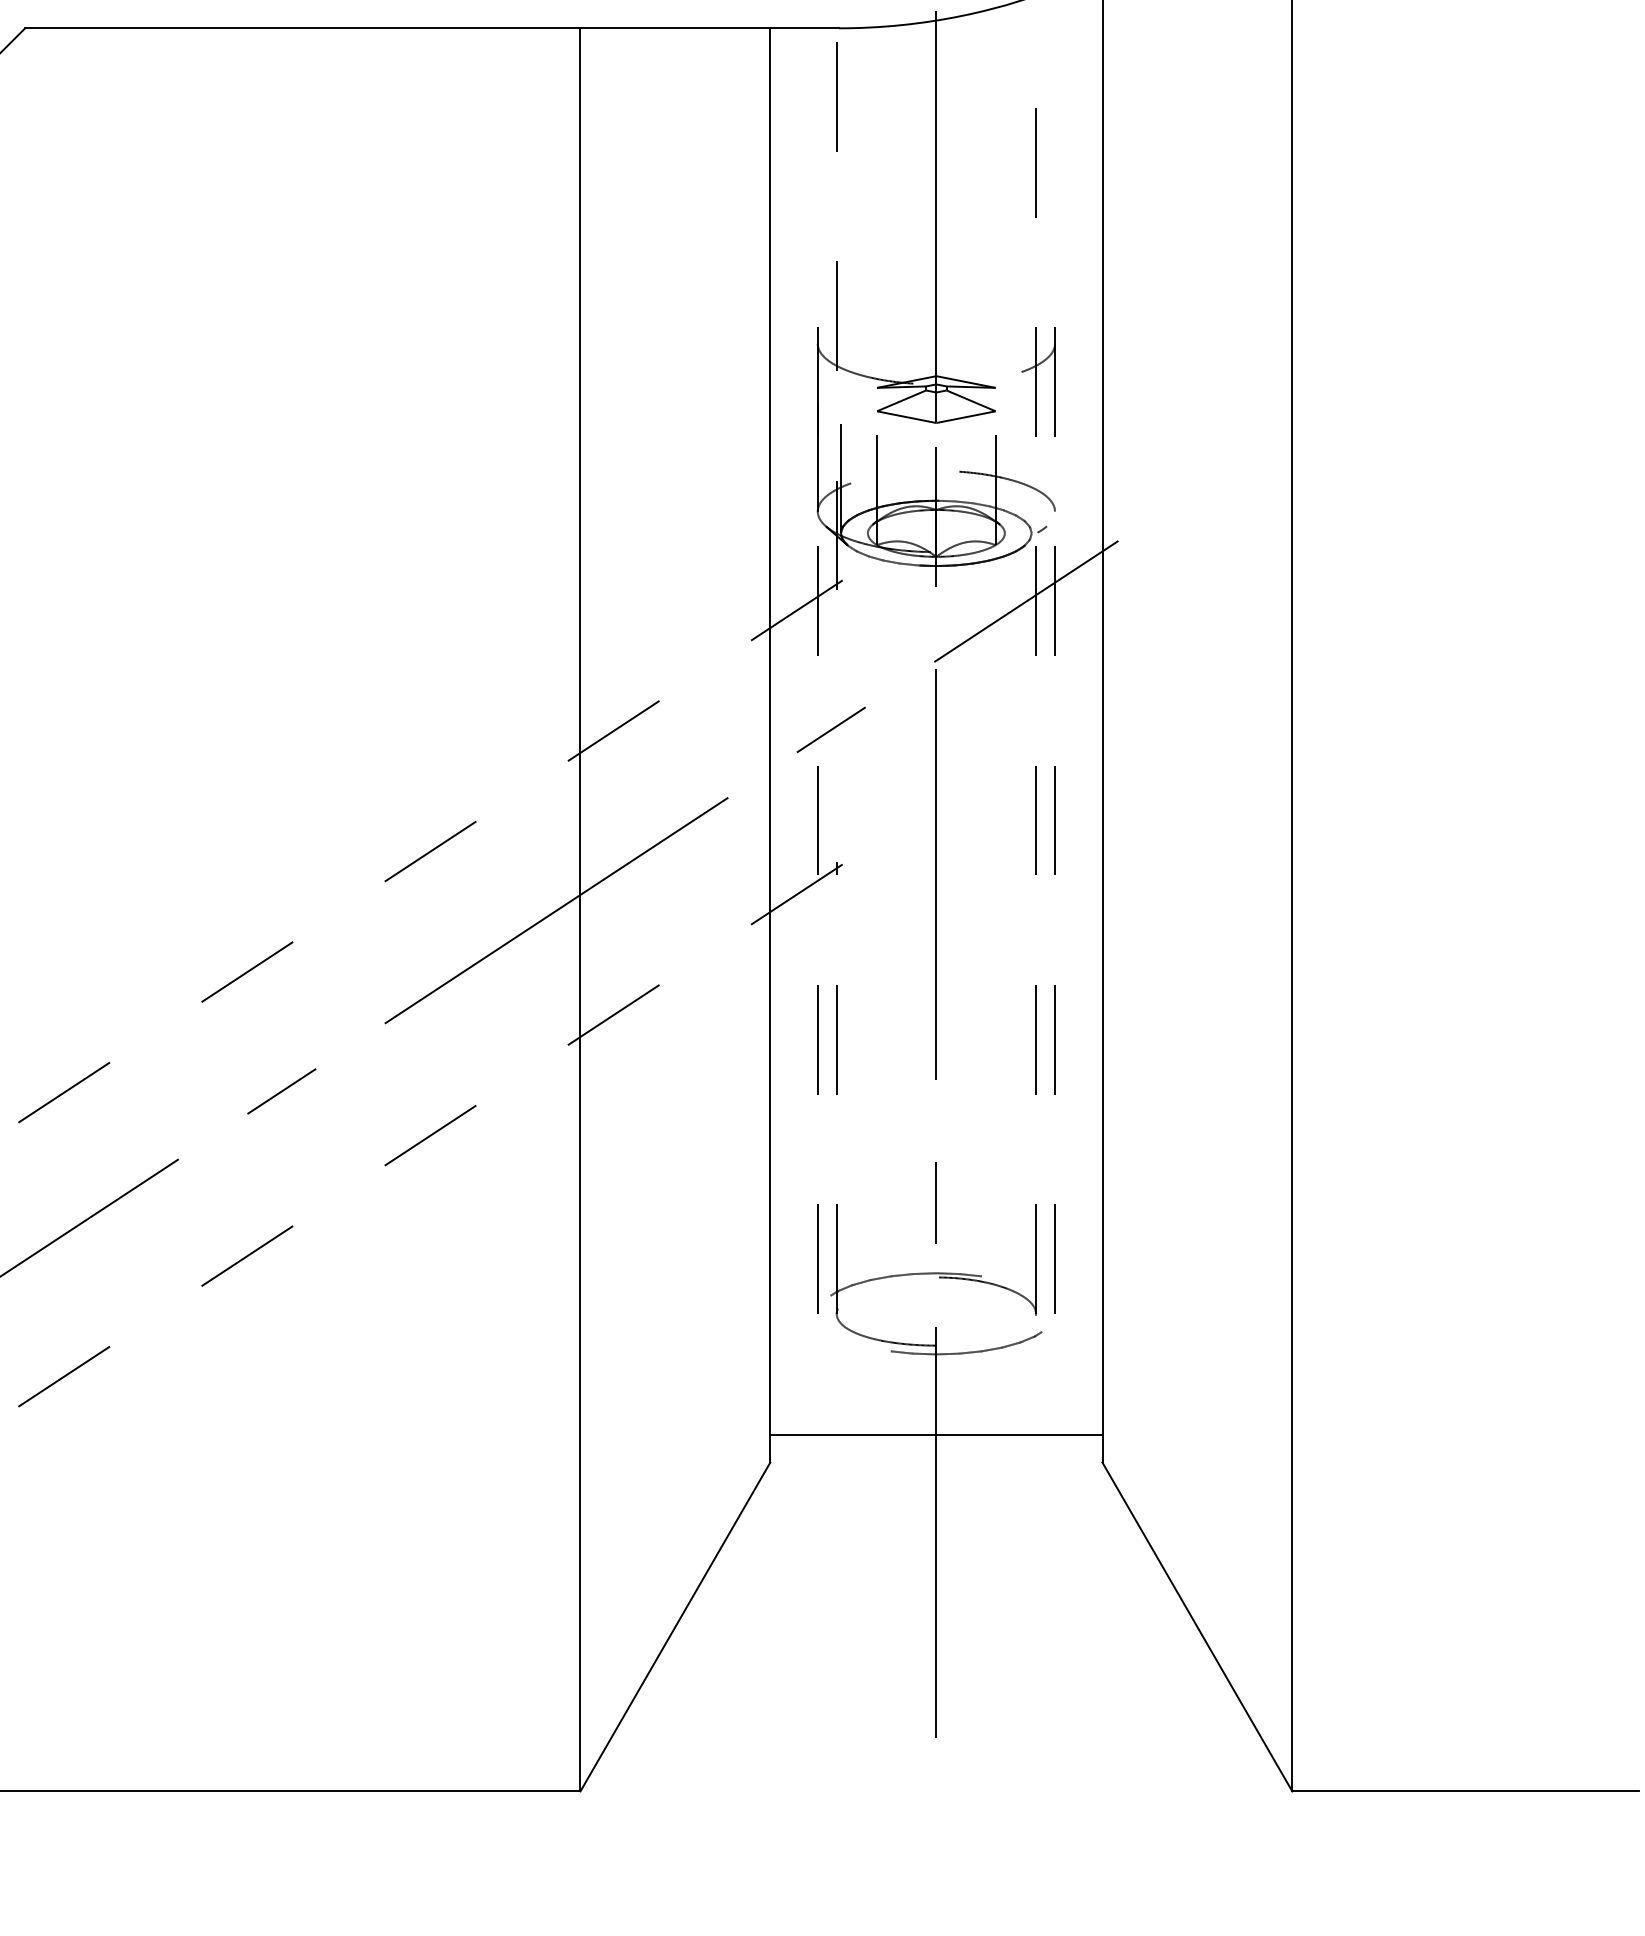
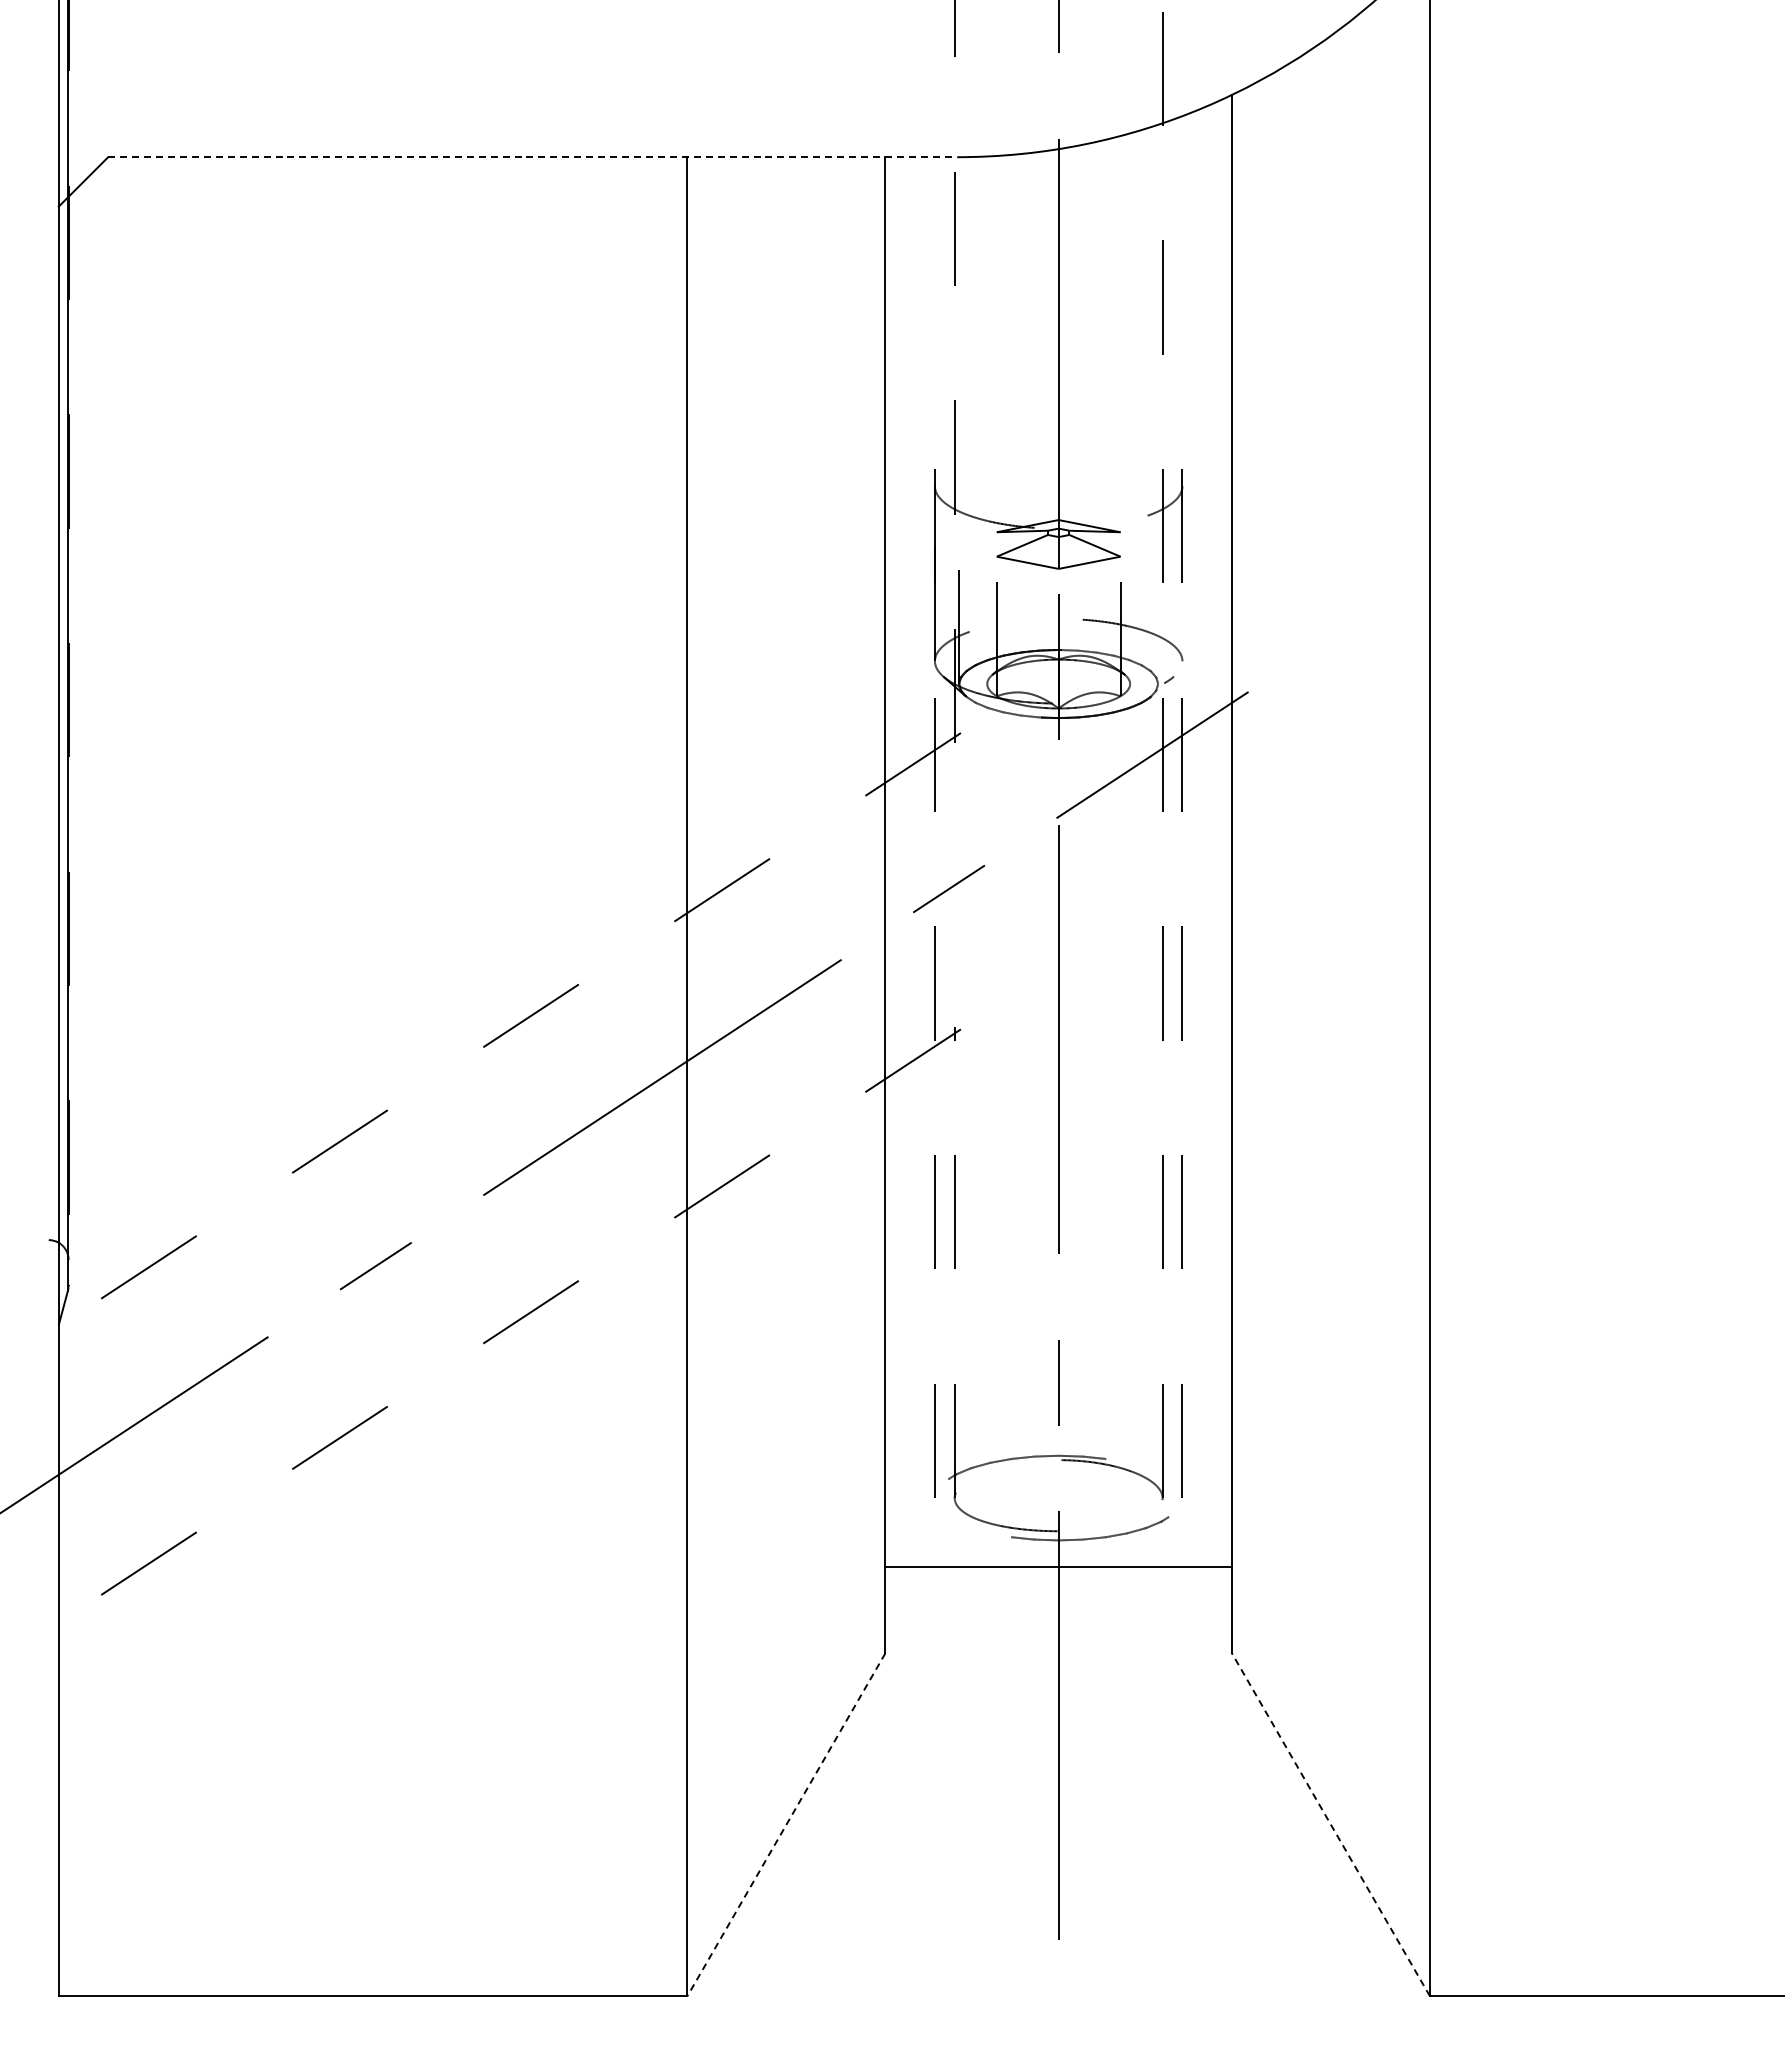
line: (432, 28) -> (533, 157), solid -> dashed
line: (936, 1435) -> (1058, 1566), moved
line: (1196, 1626) -> (1330, 1824), solid -> dashed
line: (675, 1627) -> (786, 1825), solid -> dashed

